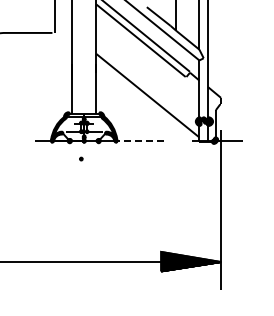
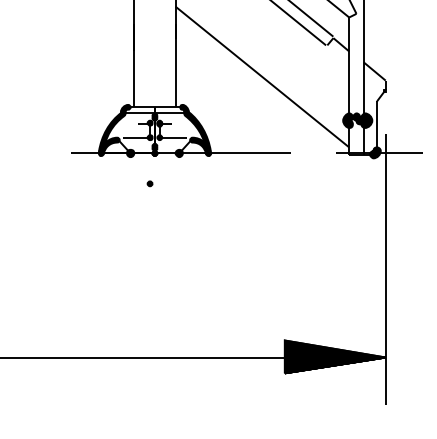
line: (138, 141) -> (246, 154), dashed -> solid

